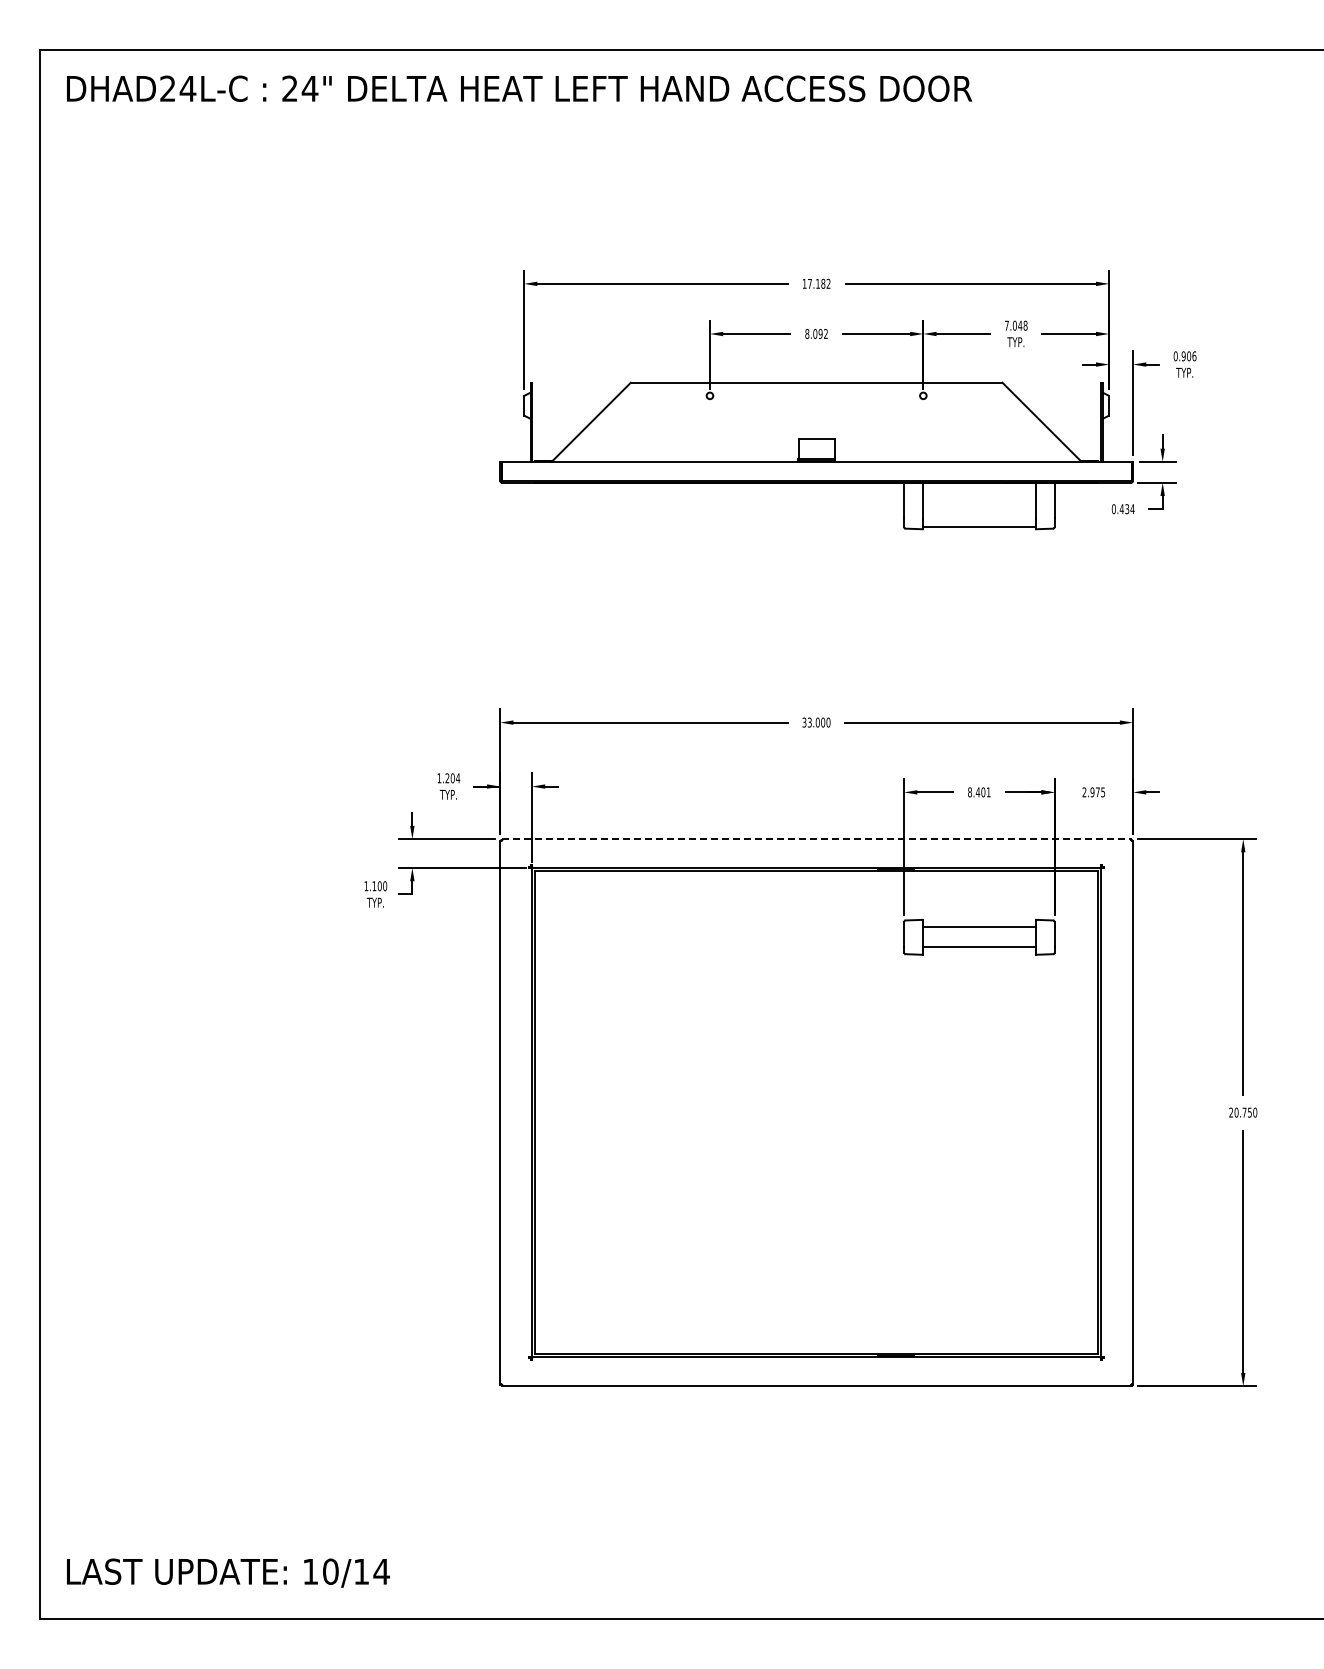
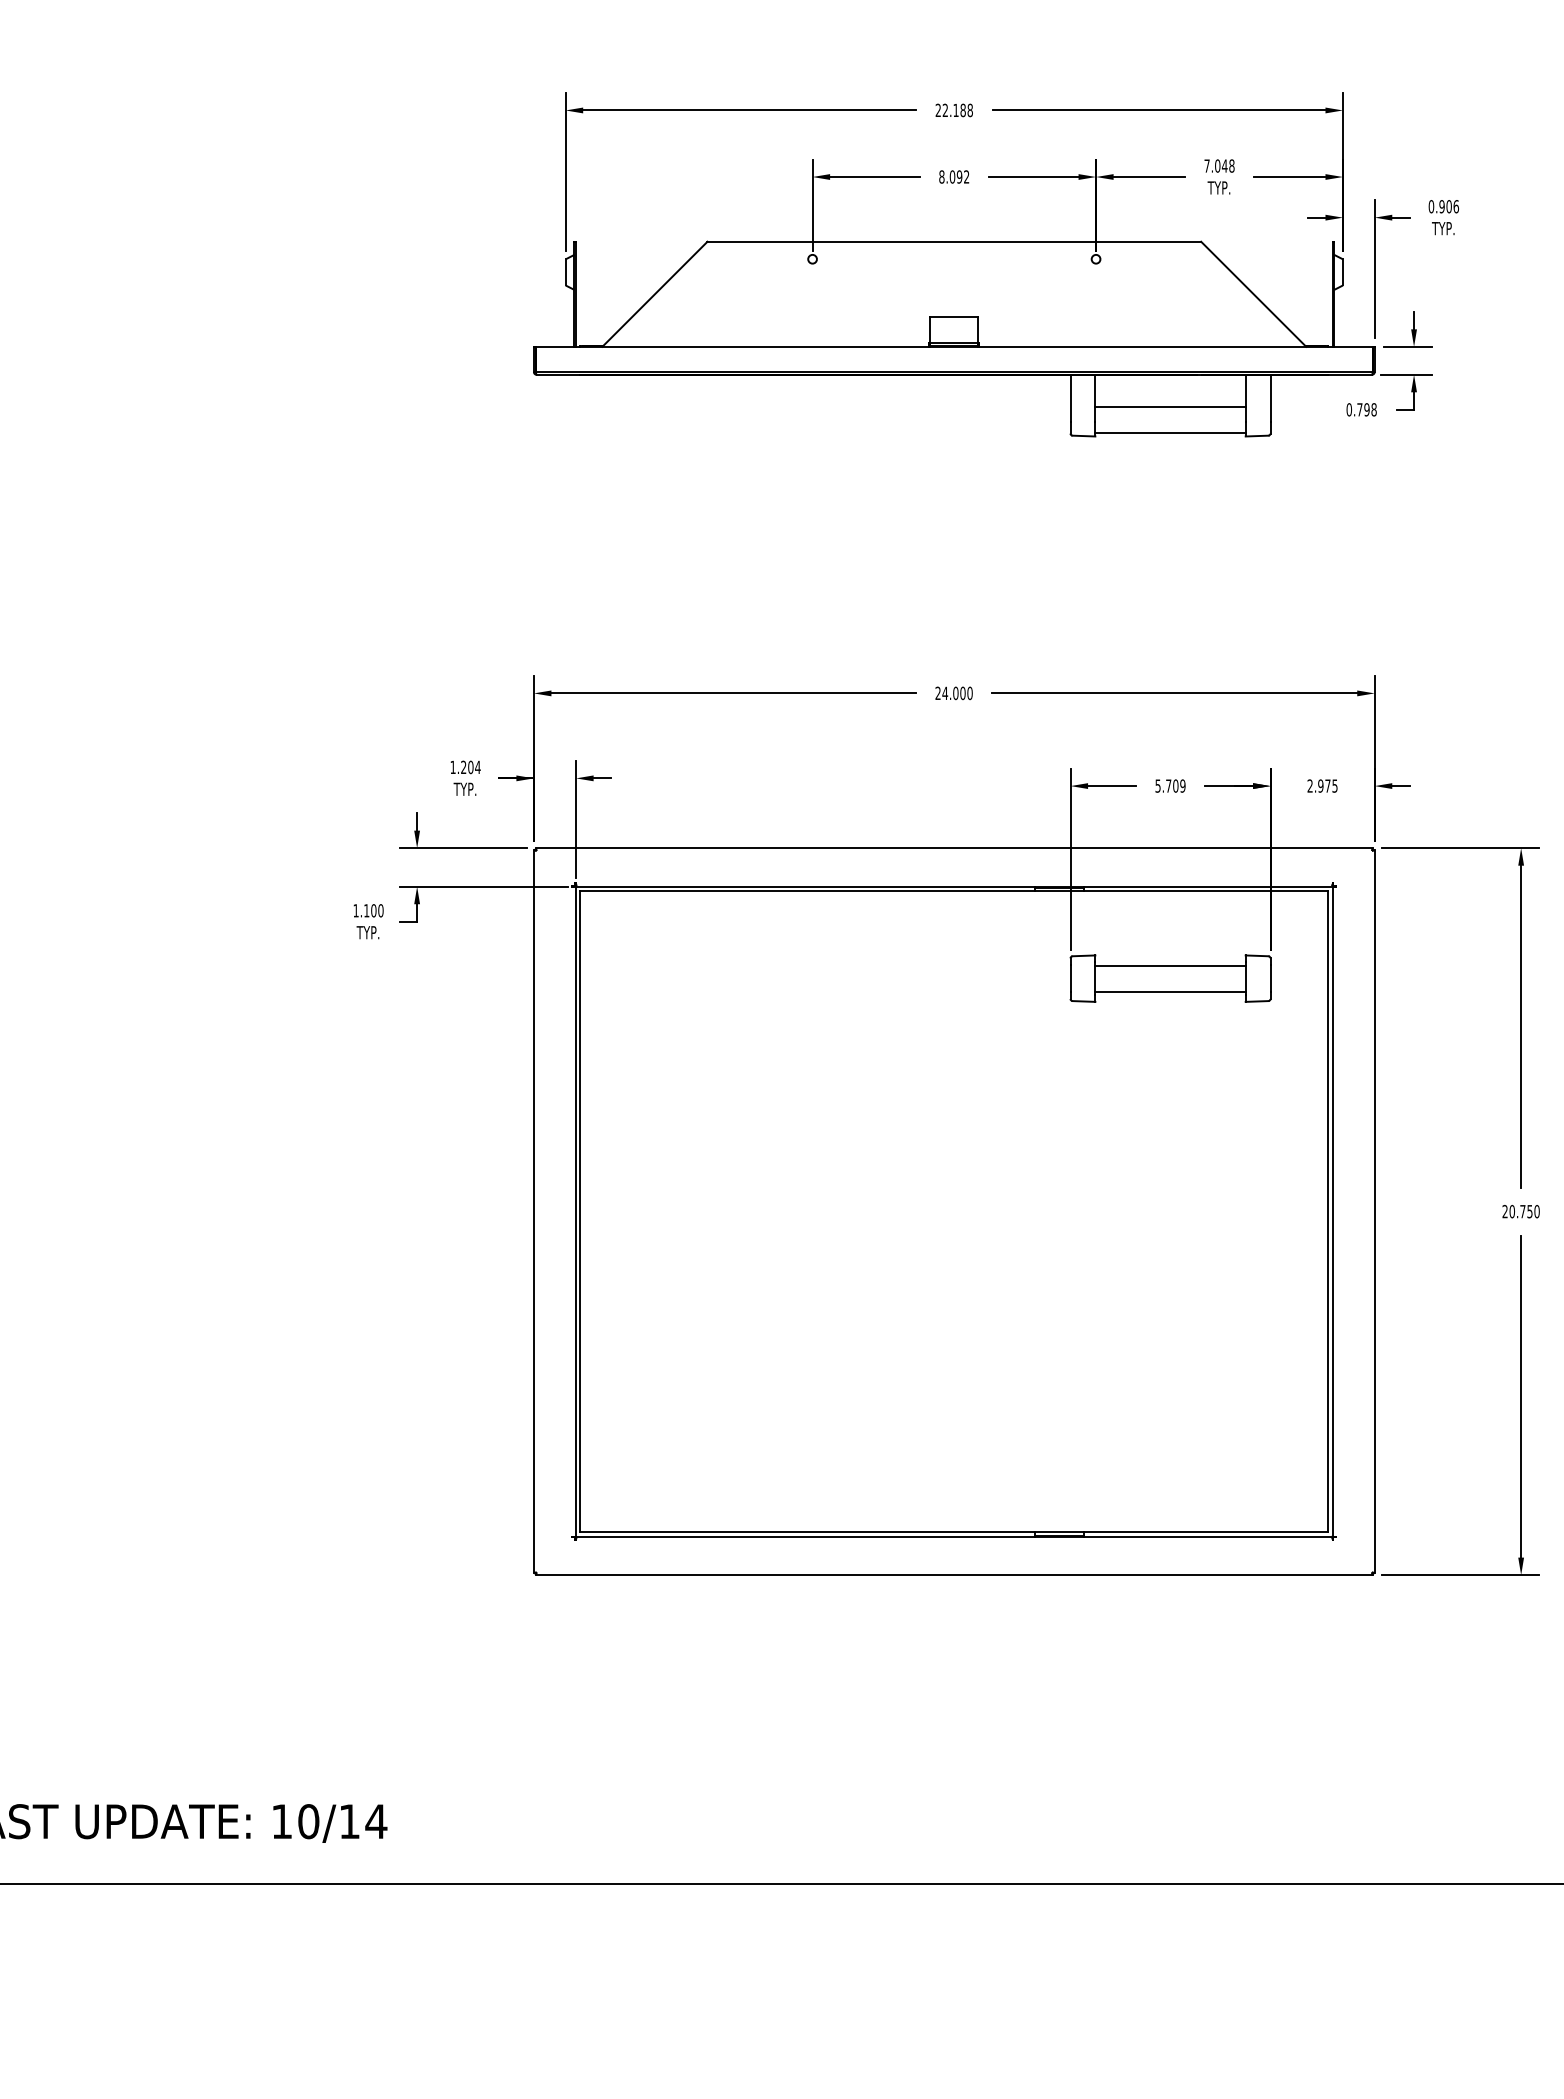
text: (816, 283) -> (954, 109), 17.182 -> 22.188
line: (978, 506) -> (1169, 406), added
text: (1126, 509) -> (1366, 410), 0.434 -> 0.798
text: (806, 722) -> (940, 693), 33.000 -> 24.000
text: (979, 792) -> (1170, 786), 8.401 -> 5.709
line: (816, 839) -> (954, 848), dashed -> solid

